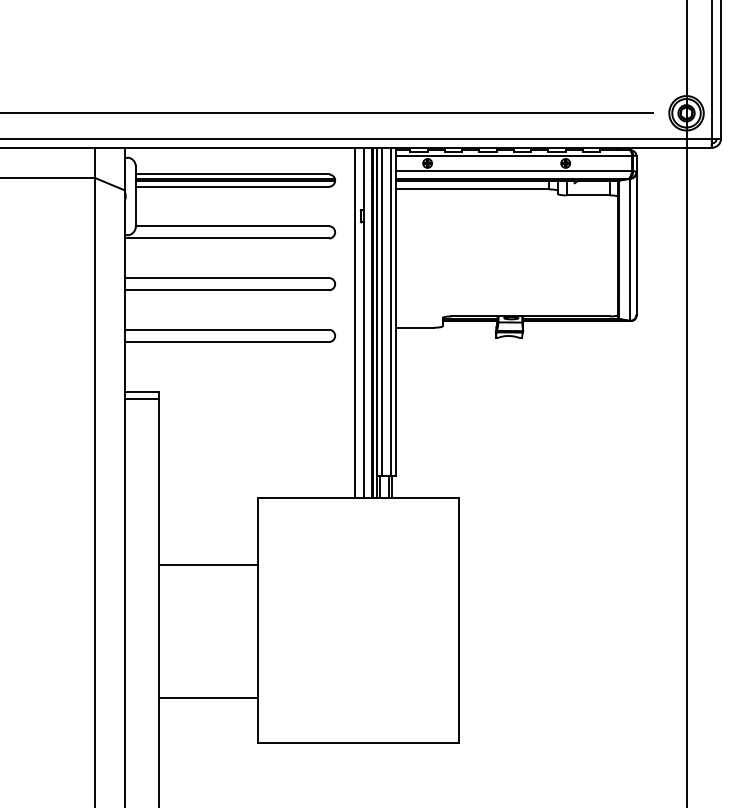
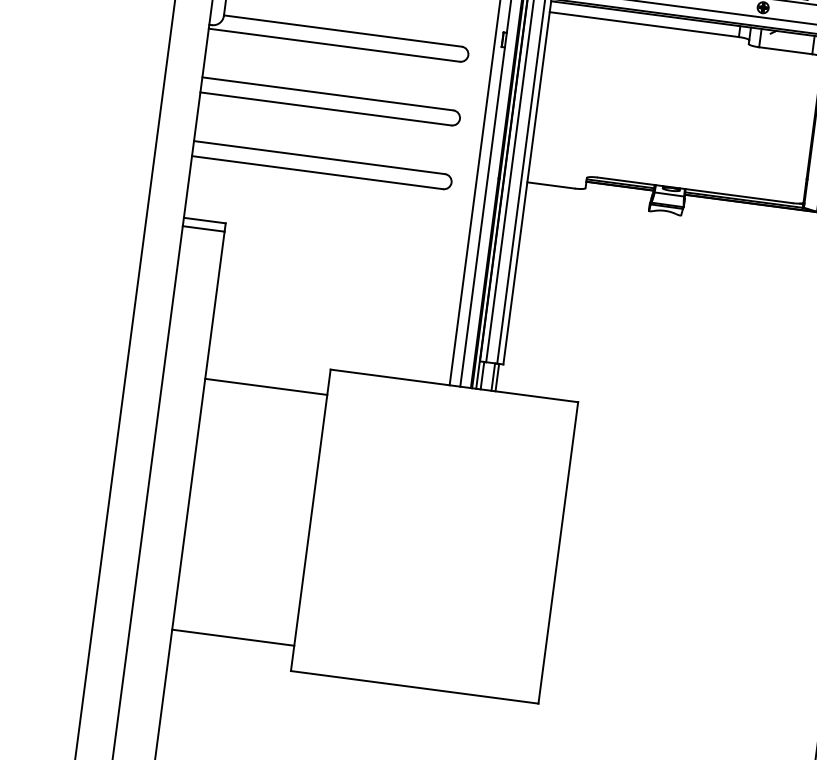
line: (208, 564) -> (266, 386), moved
line: (208, 698) -> (233, 637), moved

